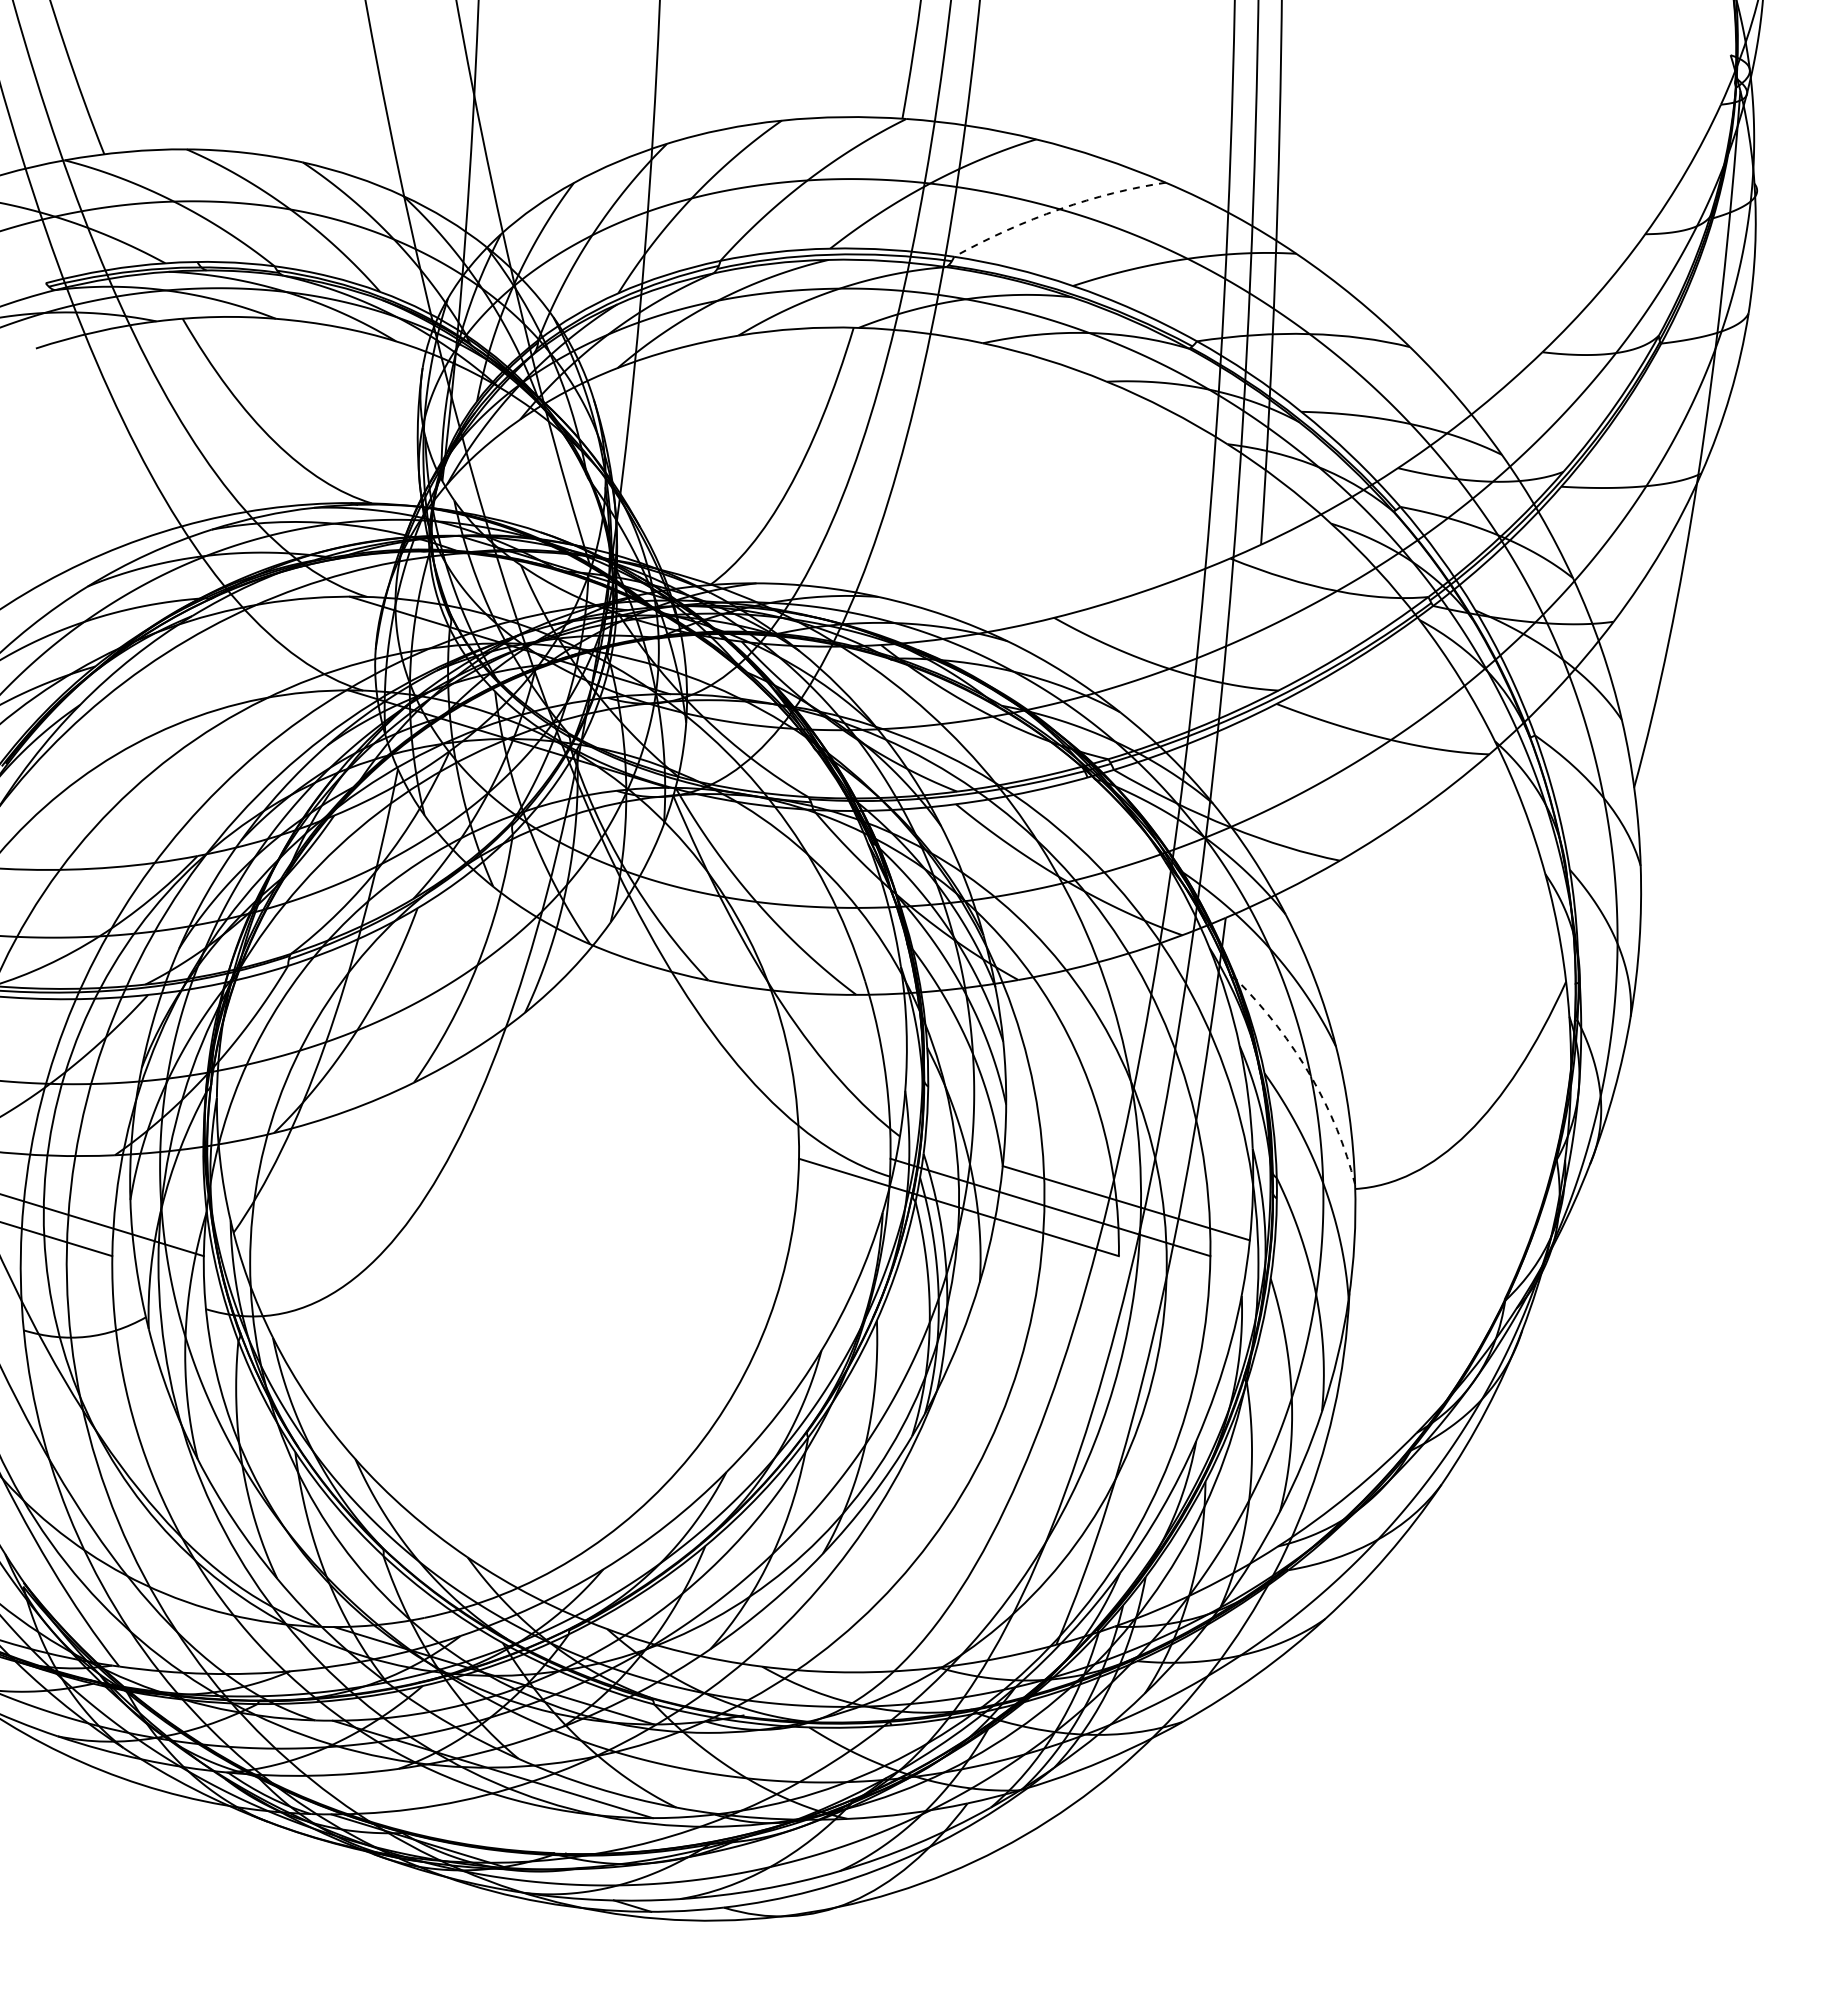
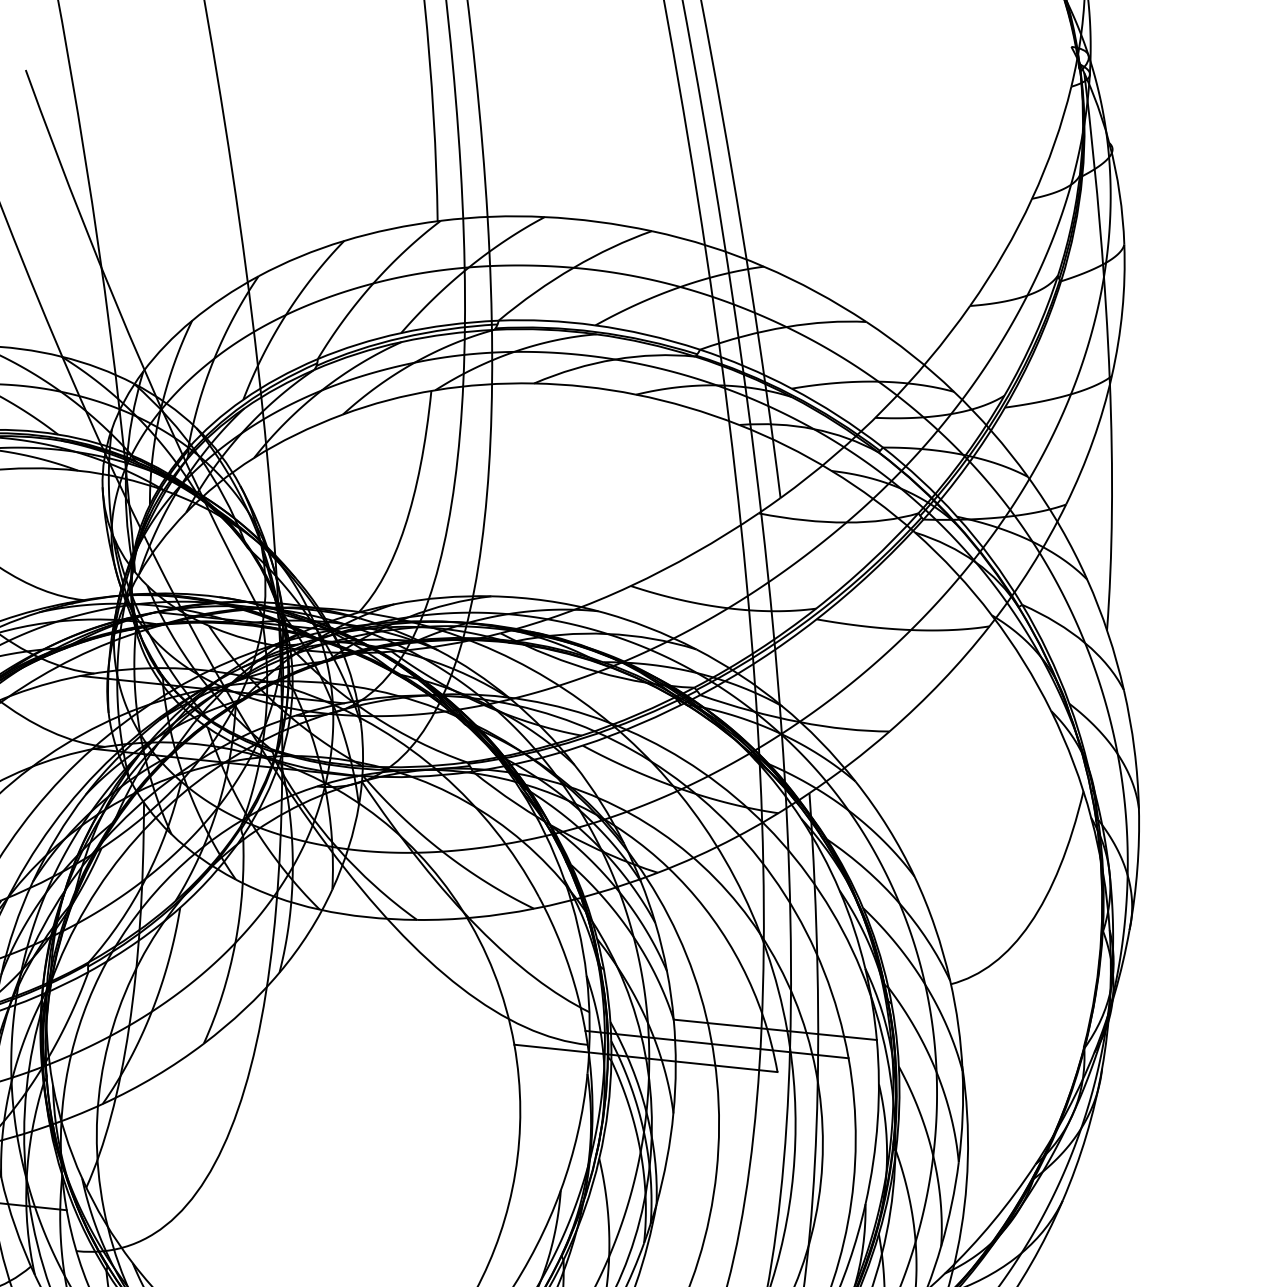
arc: (1057, 210) -> (571, 269), dashed -> solid
arc: (1309, 1074) -> (898, 902), dashed -> solid

